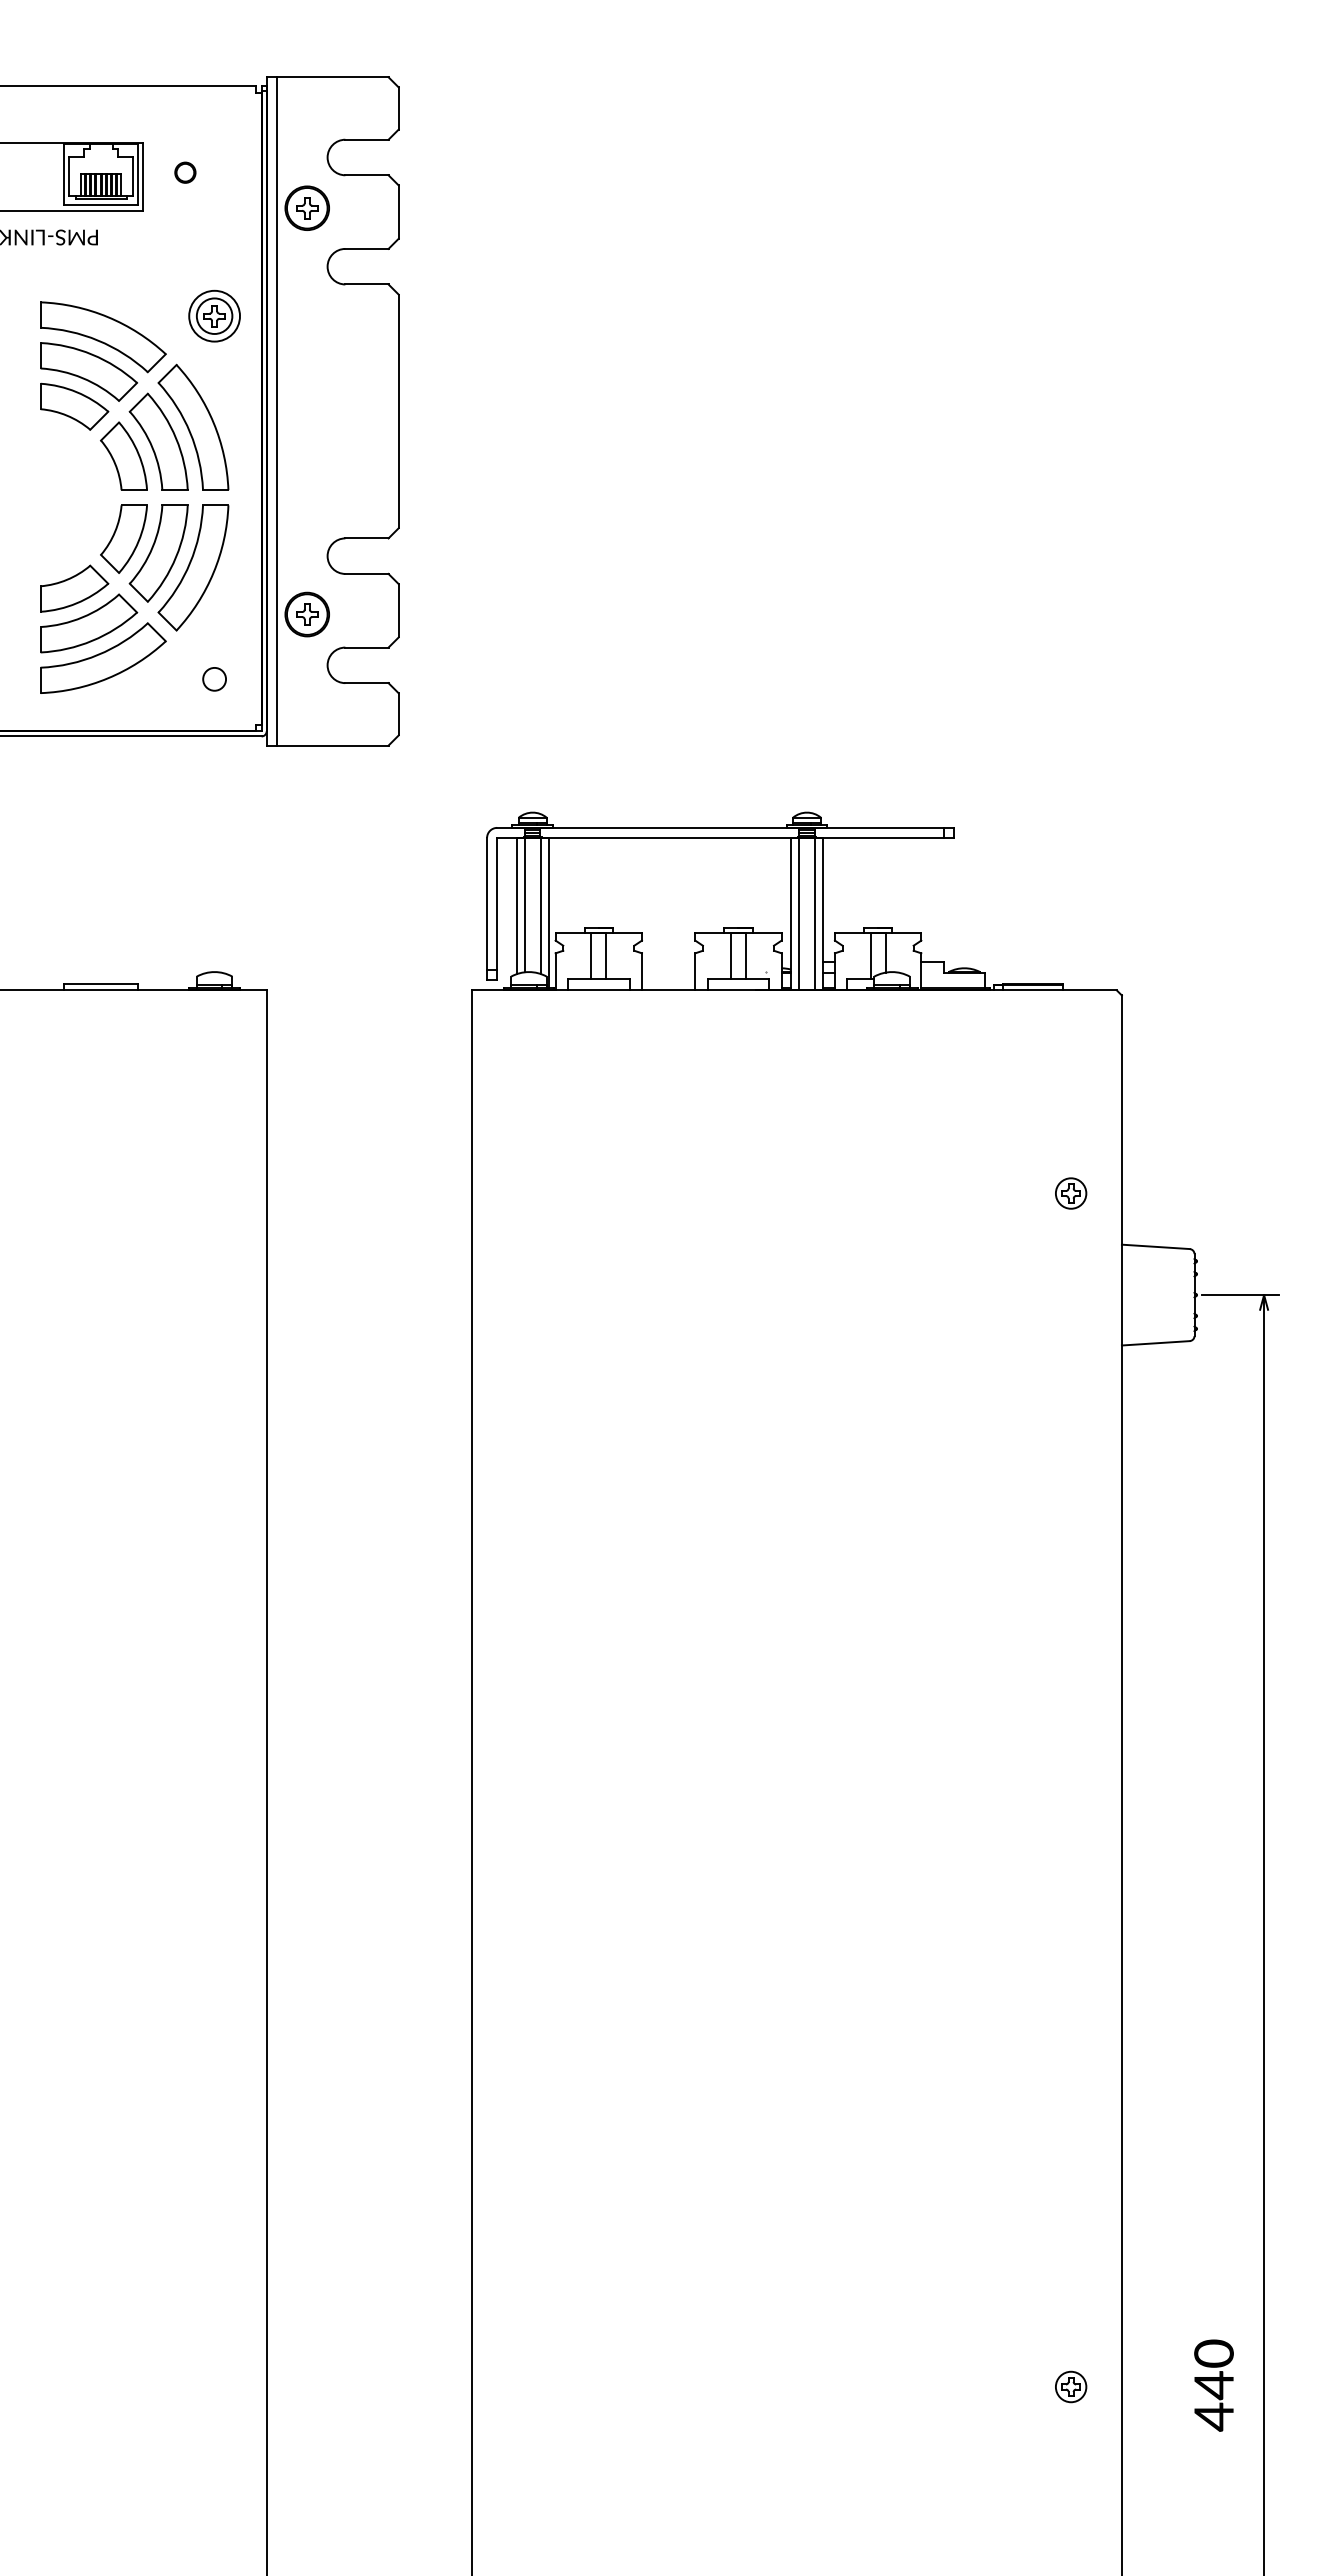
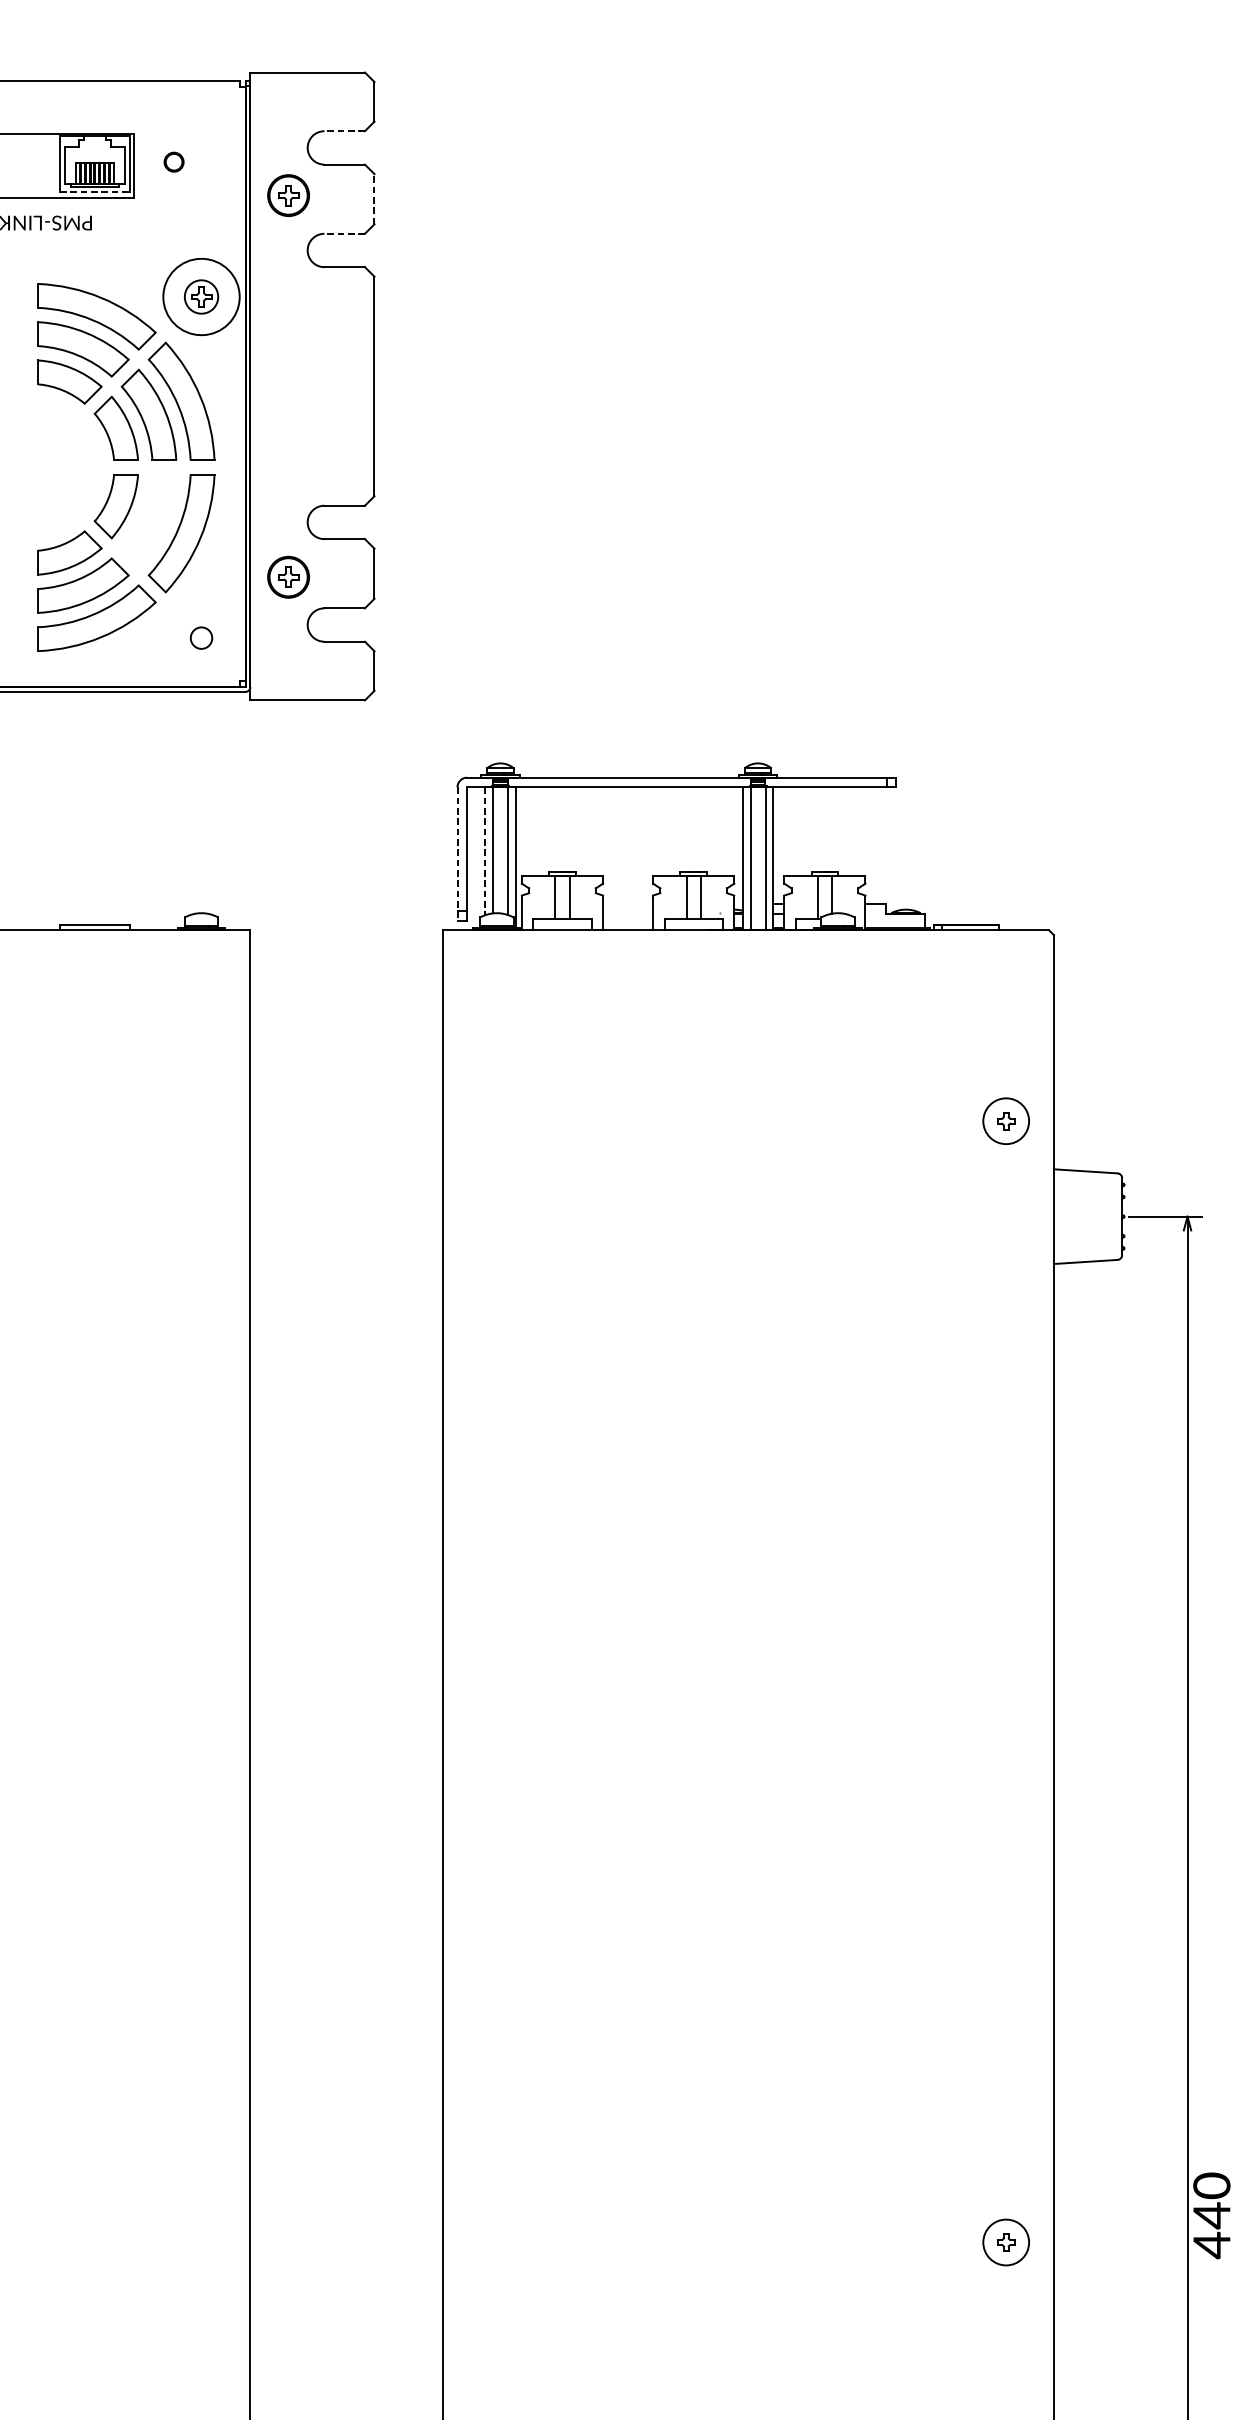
line: (366, 139) -> (344, 130), solid -> dashed
line: (101, 204) -> (95, 192), solid -> dashed
line: (398, 212) -> (374, 199), solid -> dashed
line: (366, 248) -> (344, 233), solid -> dashed
circle: (214, 315) -> (201, 296), size x1.6
line: (276, 411) -> (259, 386), removed
part: (158, 553) -> (148, 519), removed
line: (516, 906) -> (485, 851), solid -> dashed
line: (487, 909) -> (457, 854), solid -> dashed
circle: (1070, 1193) -> (1005, 1121), size x1.6
text: (1213, 2385) -> (1211, 2215), moved
circle: (1070, 2386) -> (1005, 2242), size x1.6

